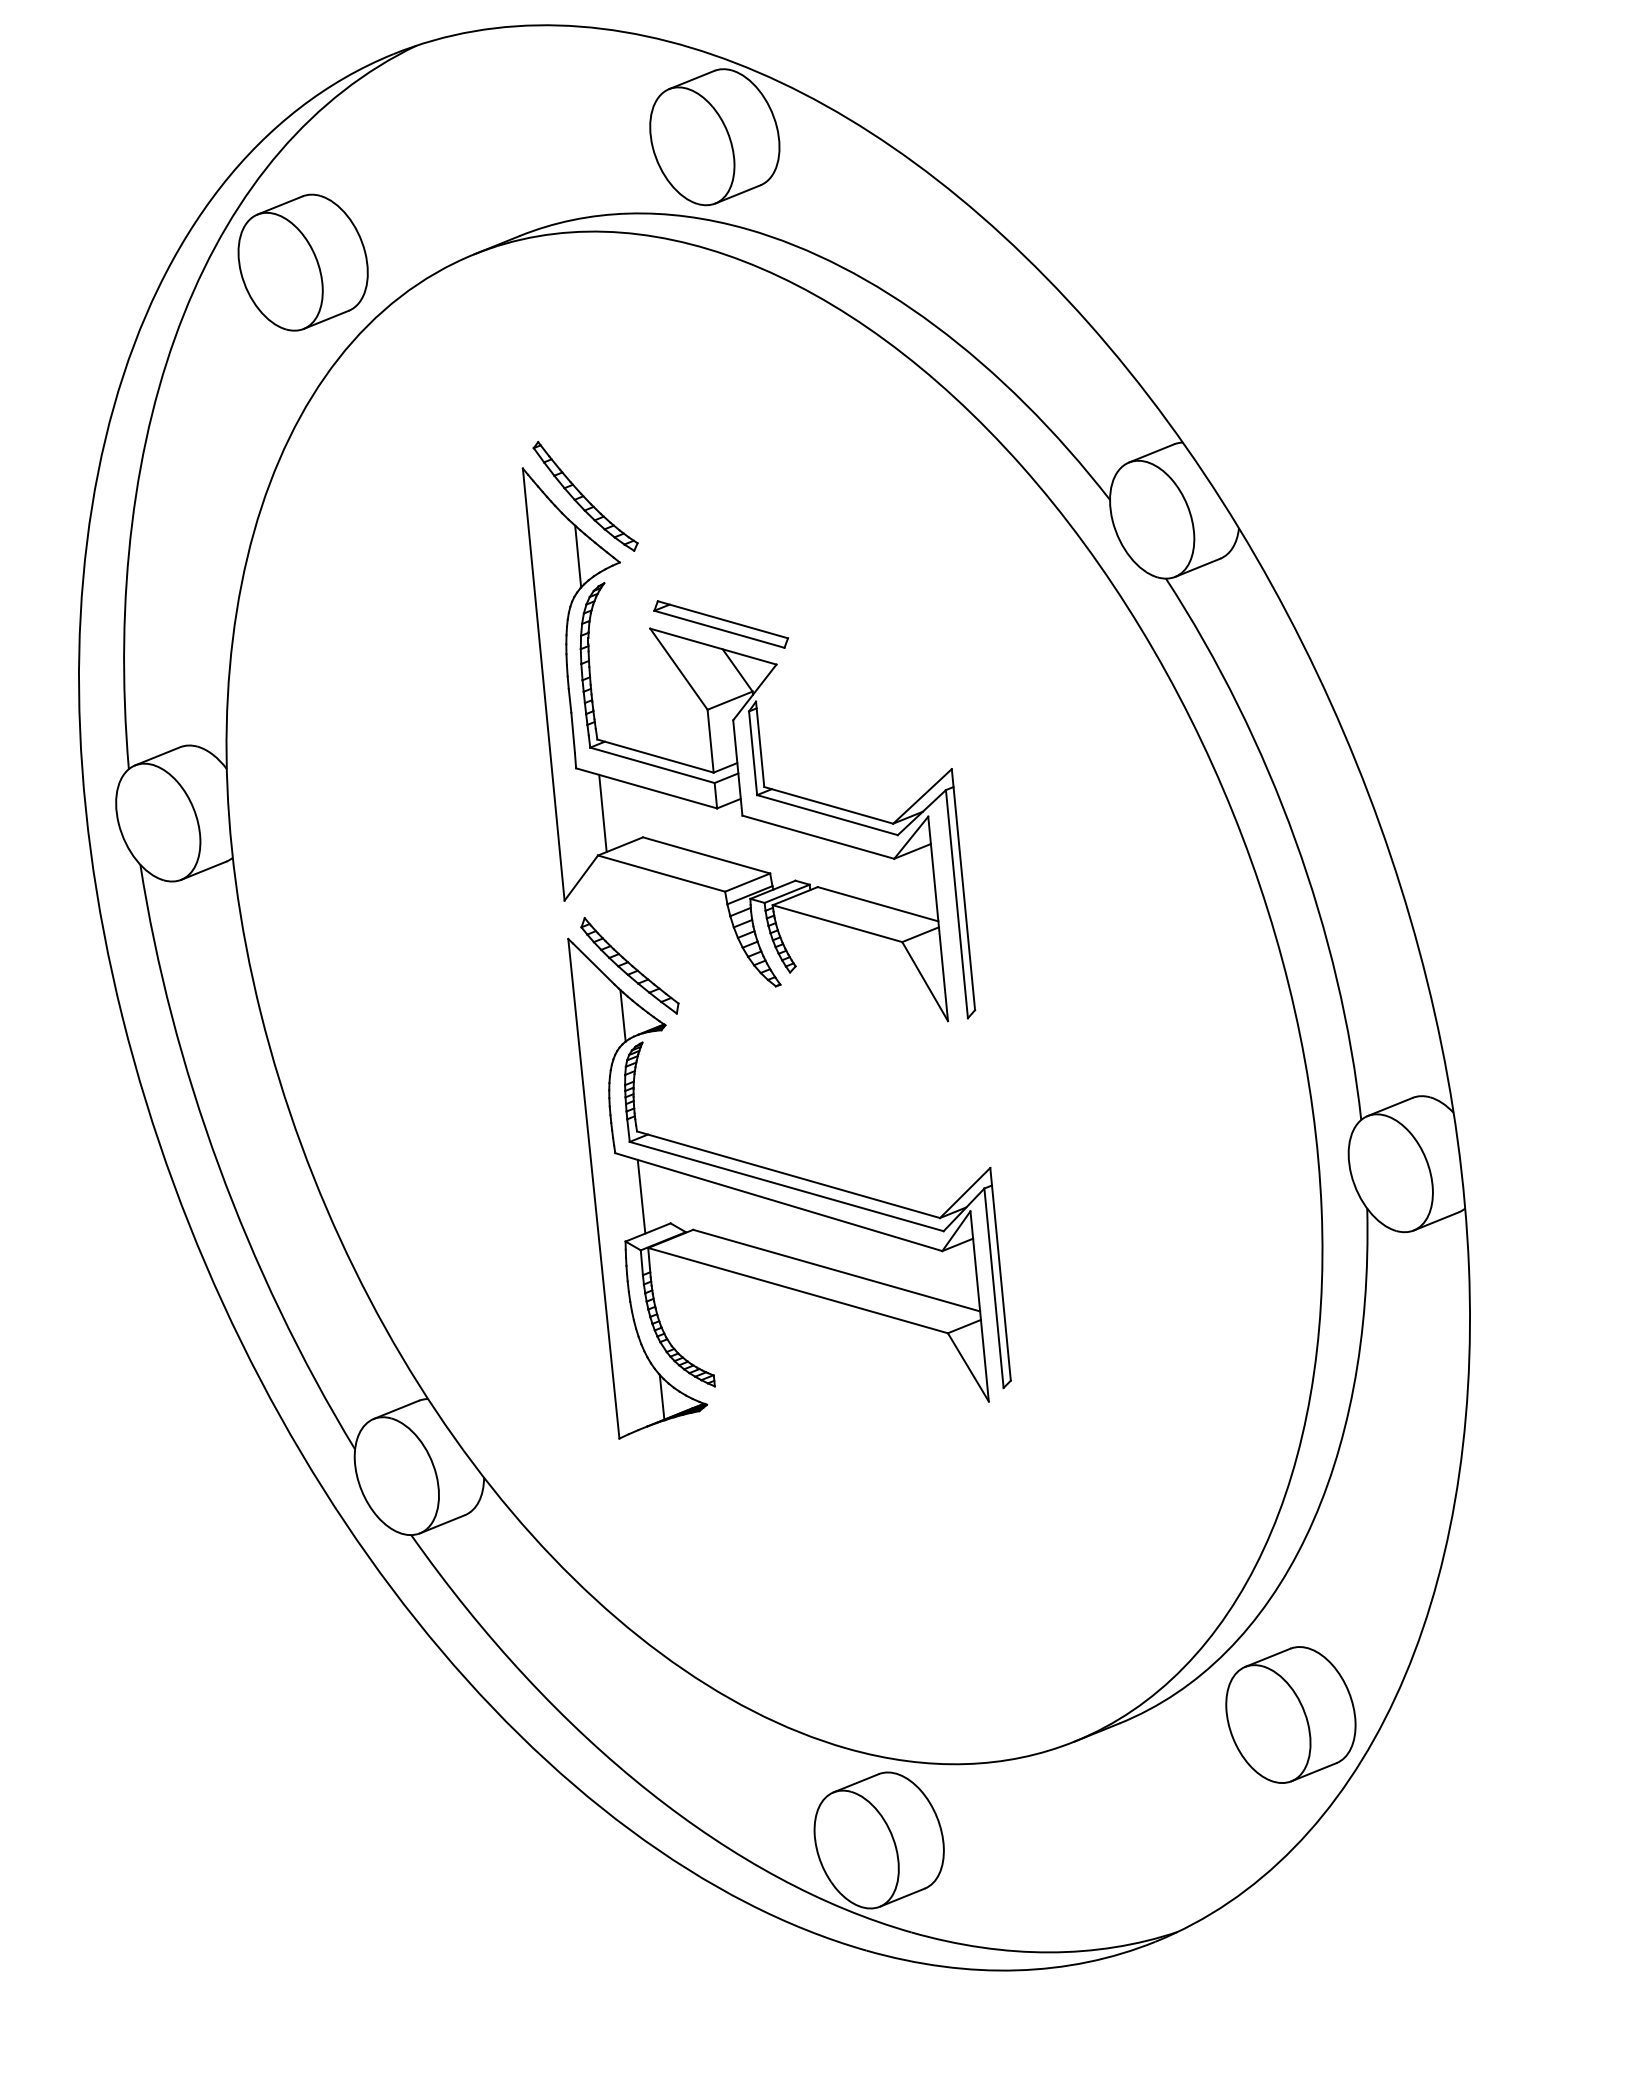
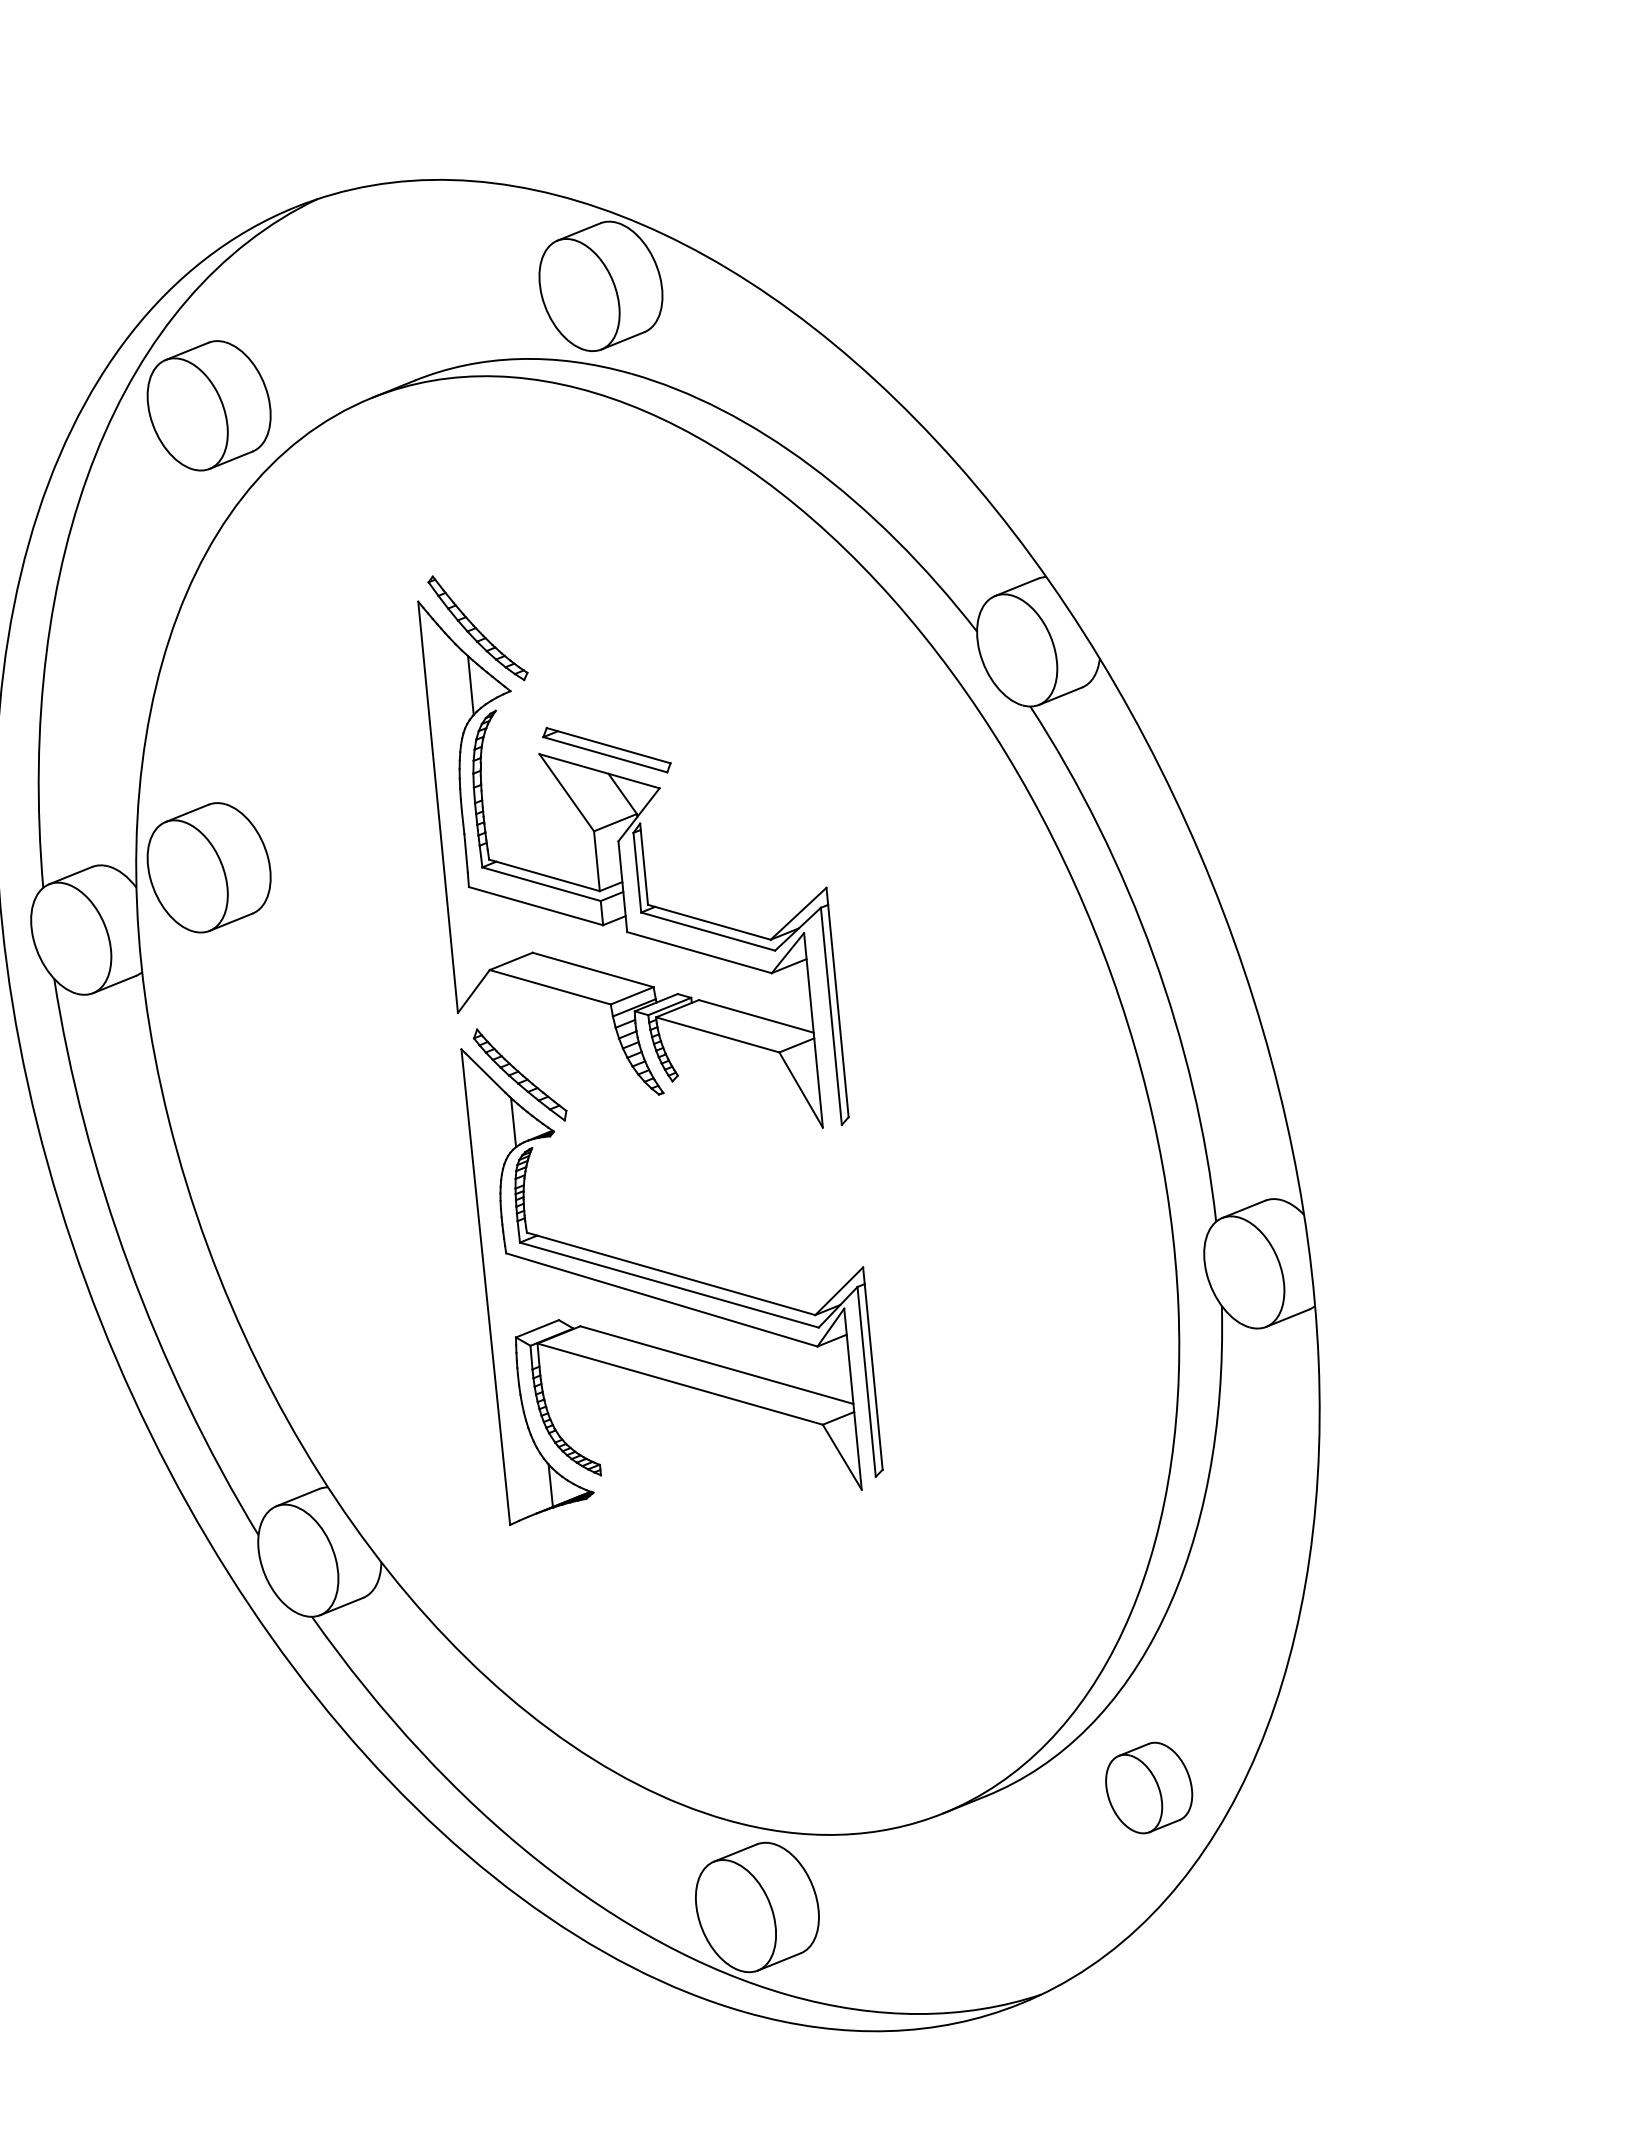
part: (302, 747) -> (208, 867), added
line: (602, 812) -> (494, 929), removed
line: (640, 1196) -> (530, 1294), removed
part: (1290, 1714) -> (1148, 1787), size x0.7

